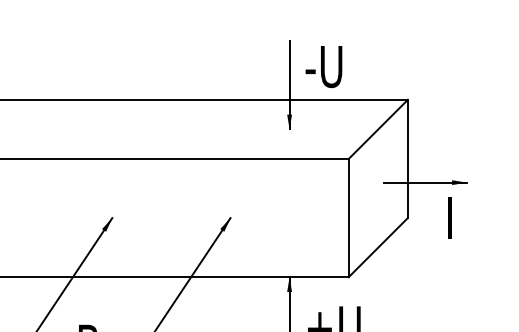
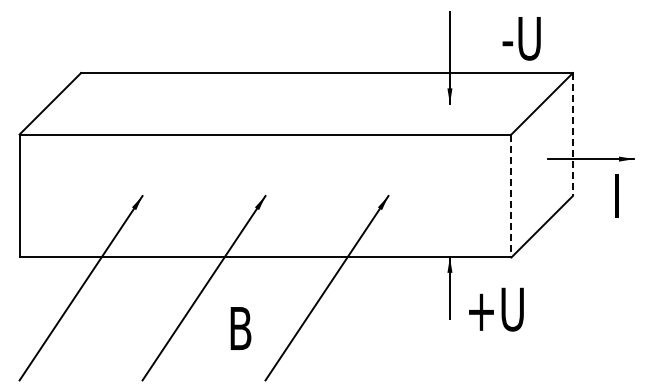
text: (323, 66) -> (521, 38), moved
line: (407, 159) -> (572, 135), solid -> dashed
line: (348, 218) -> (511, 196), solid -> dashed

